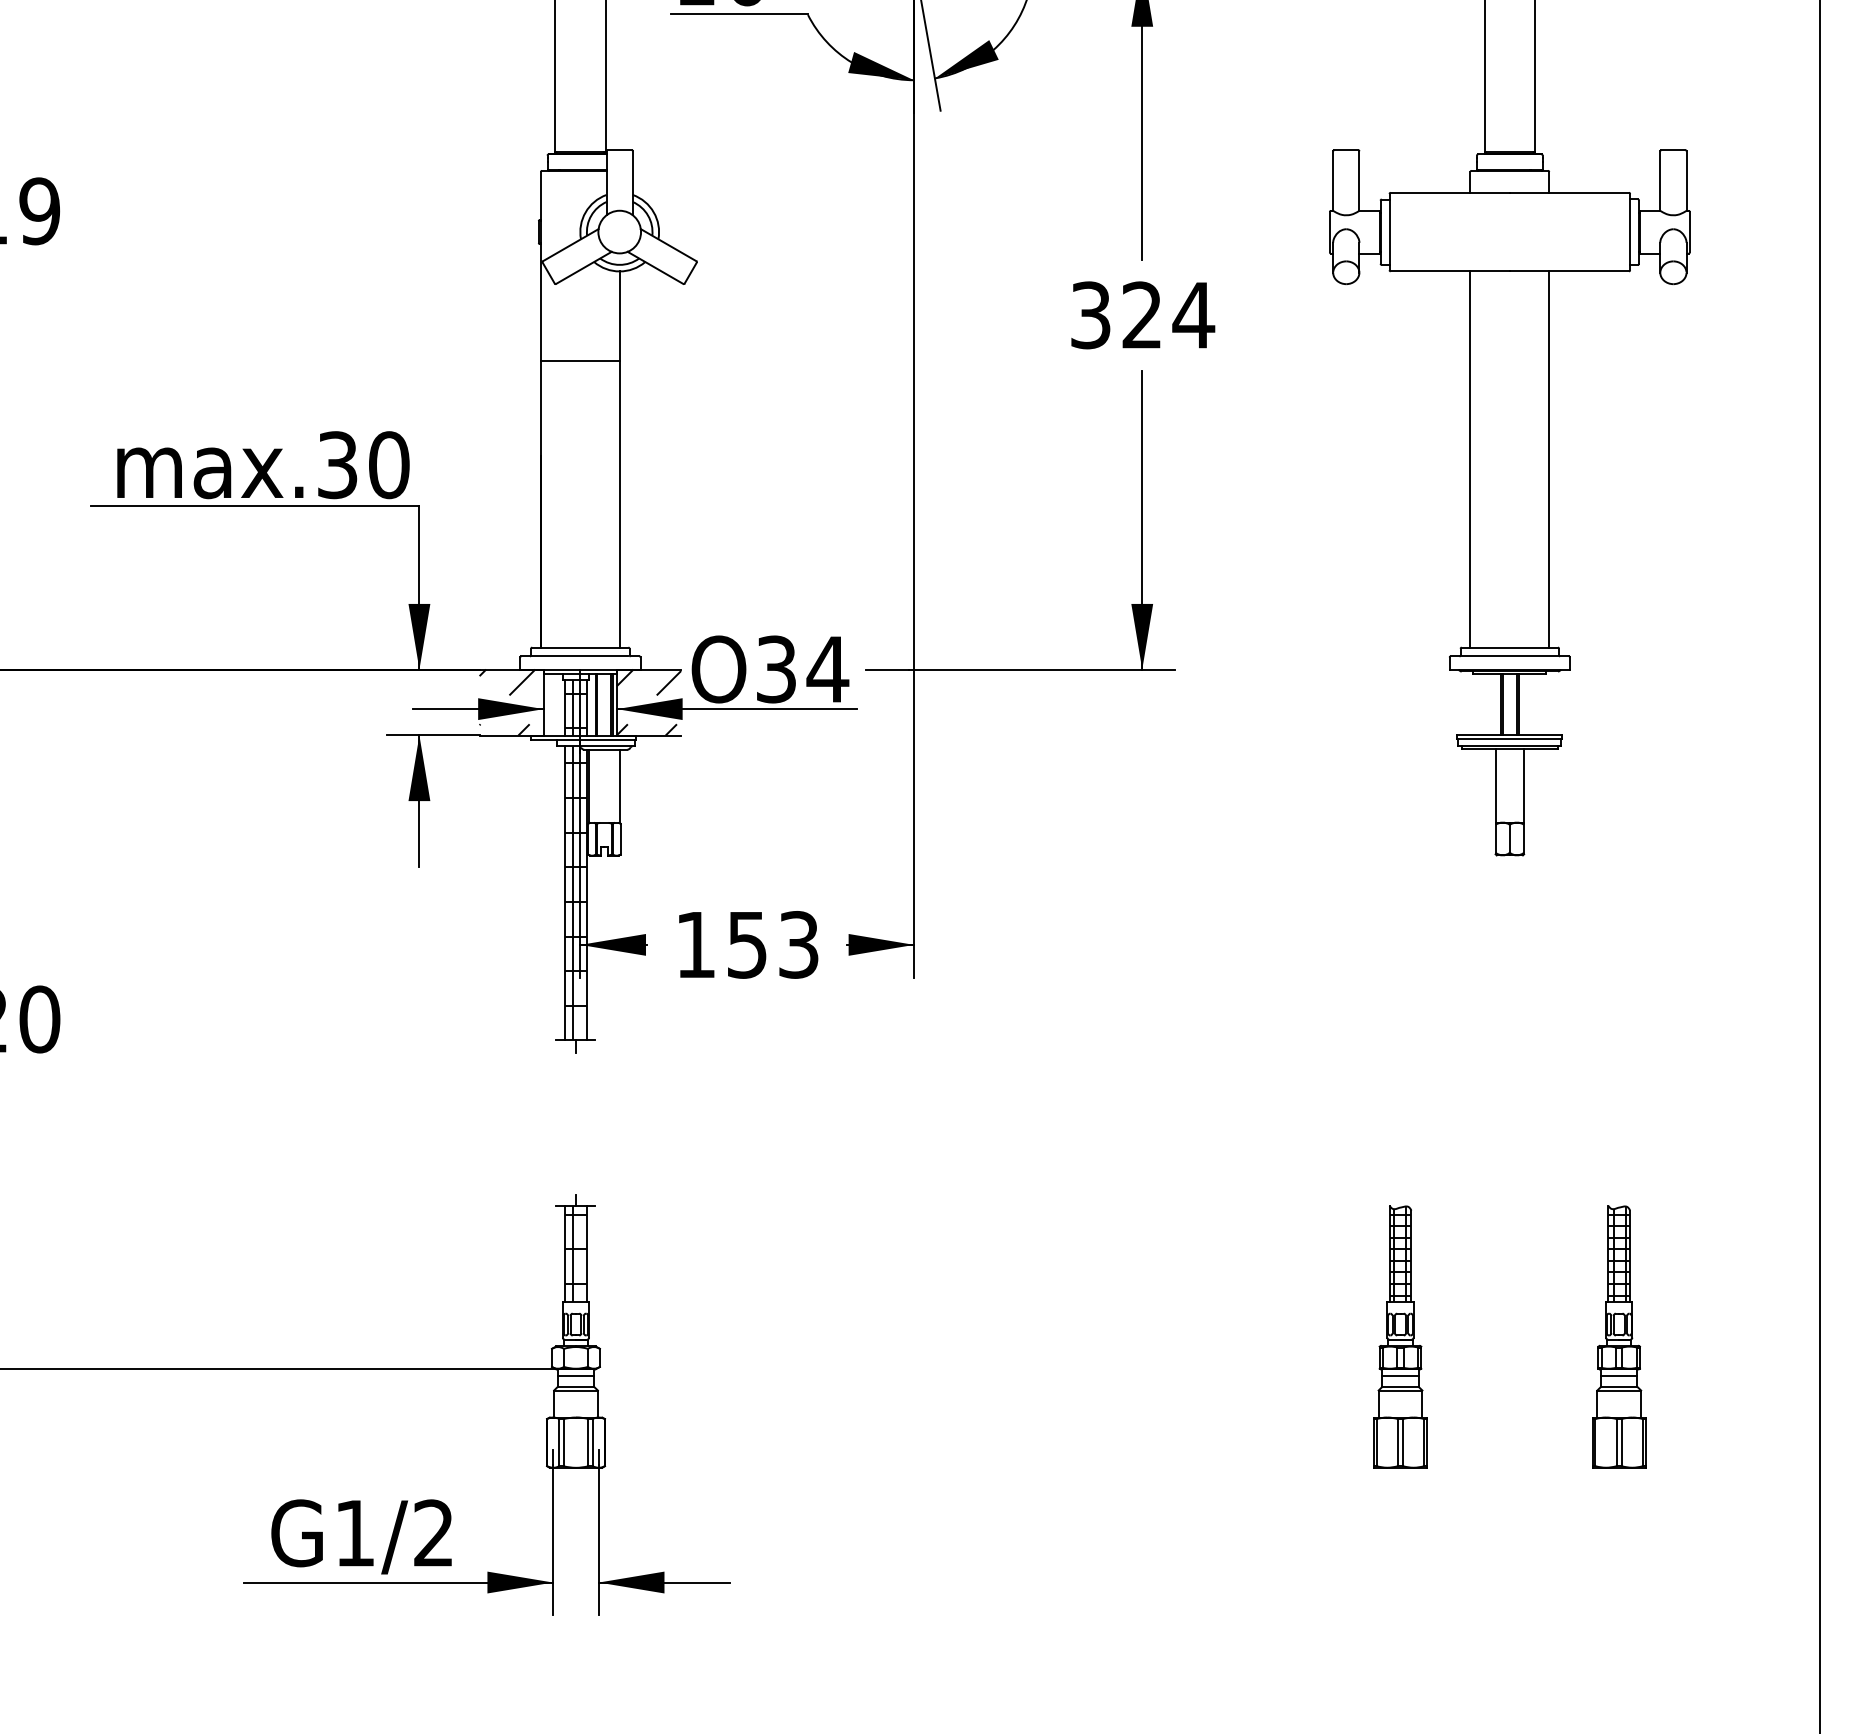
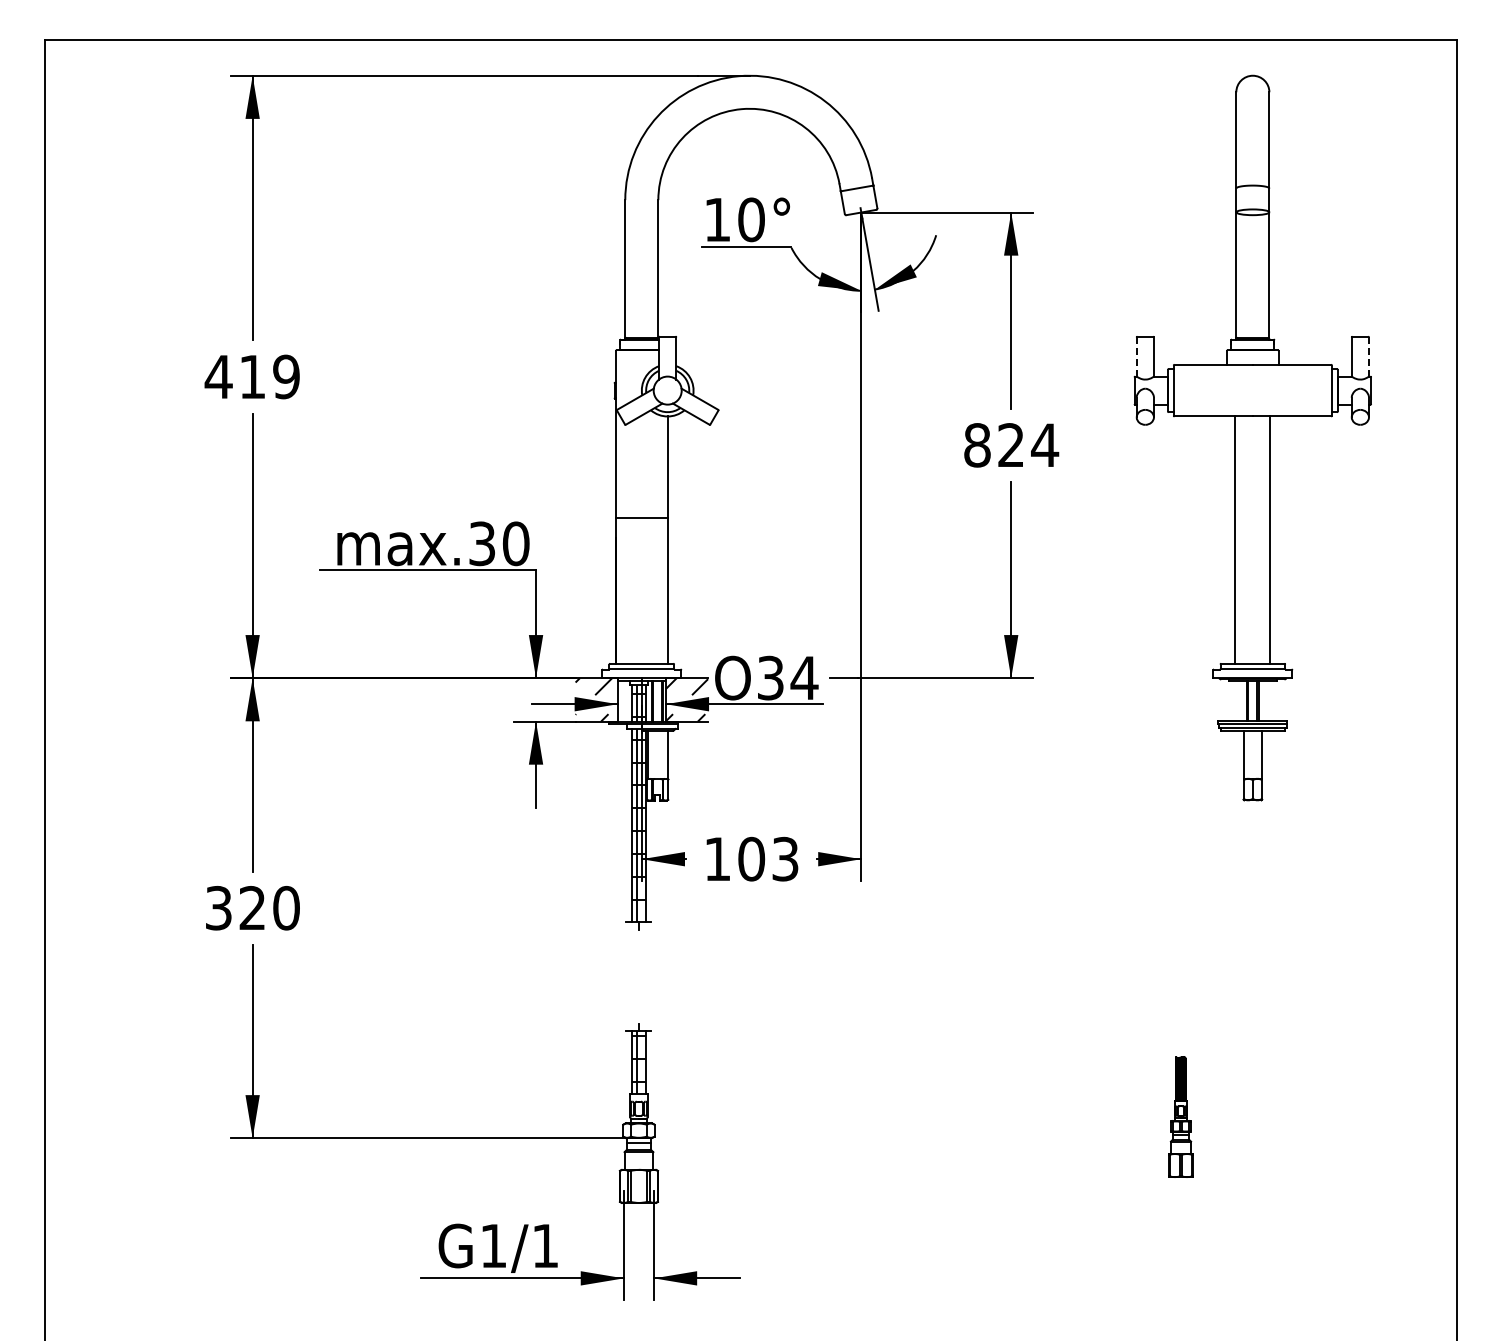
line: (1332, 181) -> (1136, 357), solid -> dashed
line: (1687, 181) -> (1369, 357), solid -> dashed
text: (1090, 315) -> (977, 445), 324 -> 824
line: (579, 361) -> (641, 518), moved
line: (1469, 458) -> (1269, 539), moved
line: (1548, 458) -> (1234, 539), moved
text: (747, 943) -> (751, 858), 153 -> 103
part: (1399, 1336) -> (1180, 1116), size x0.7
part: (1618, 1336) -> (1324, 1116), removed
text: (432, 1532) -> (544, 1245), G1/2 -> G1/1

